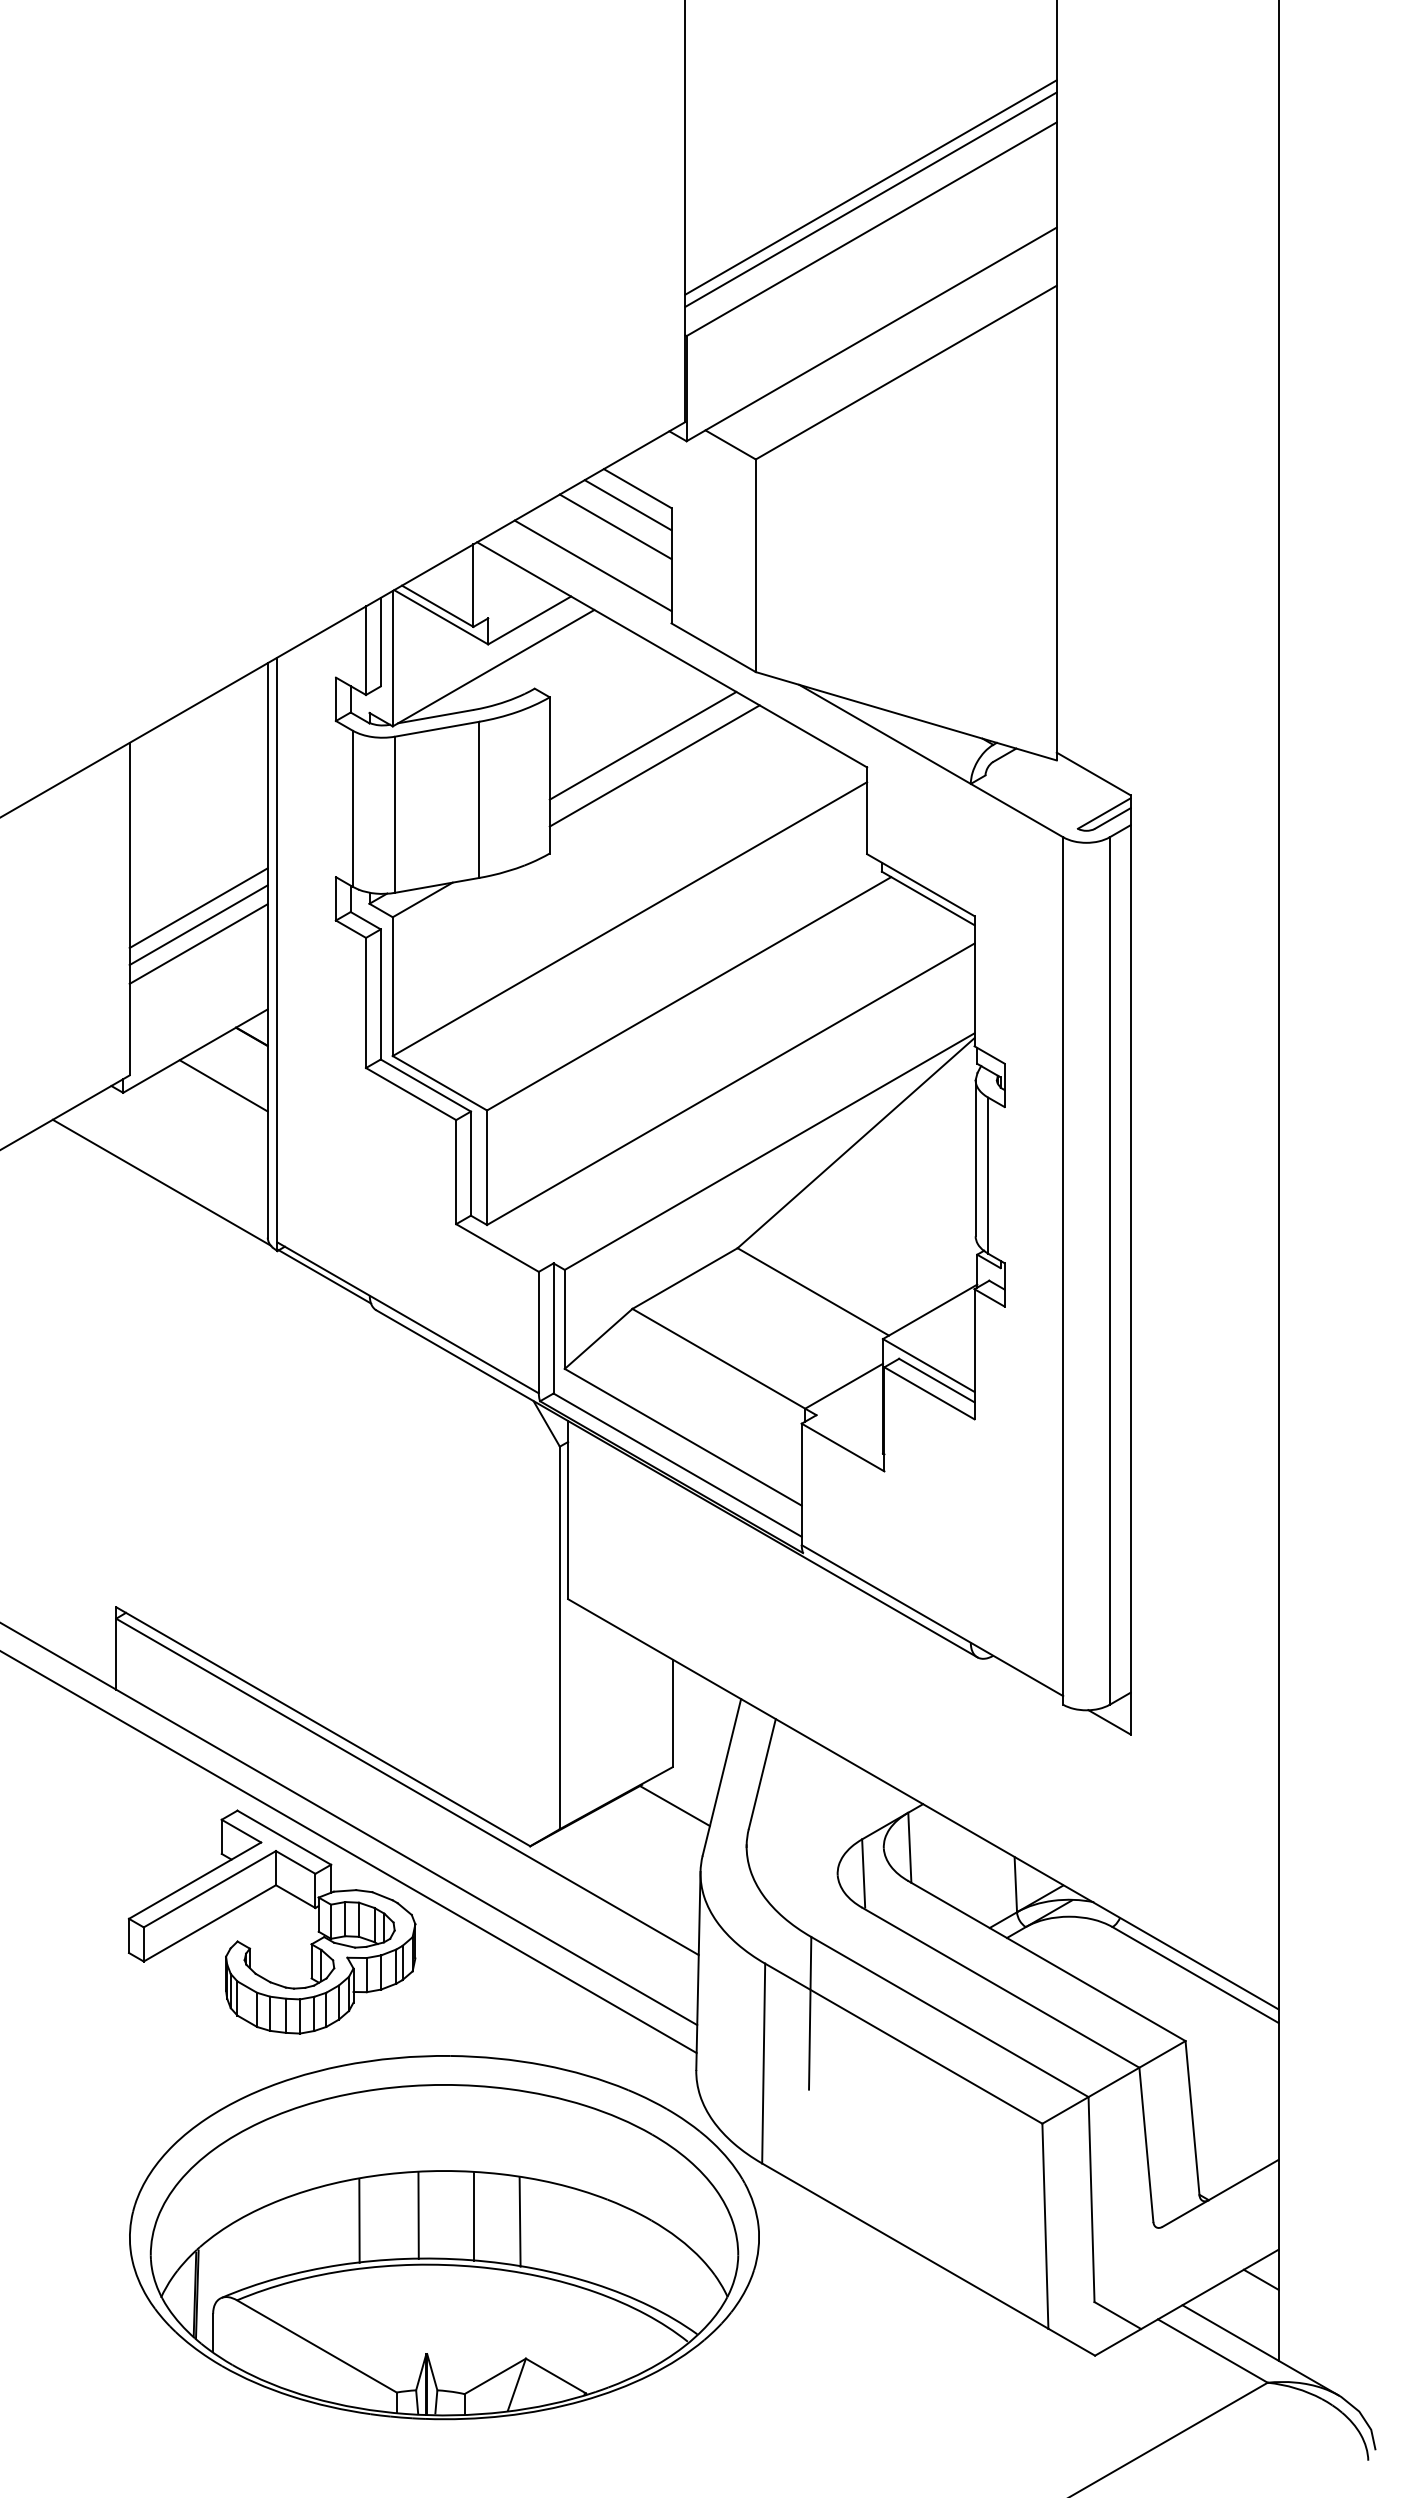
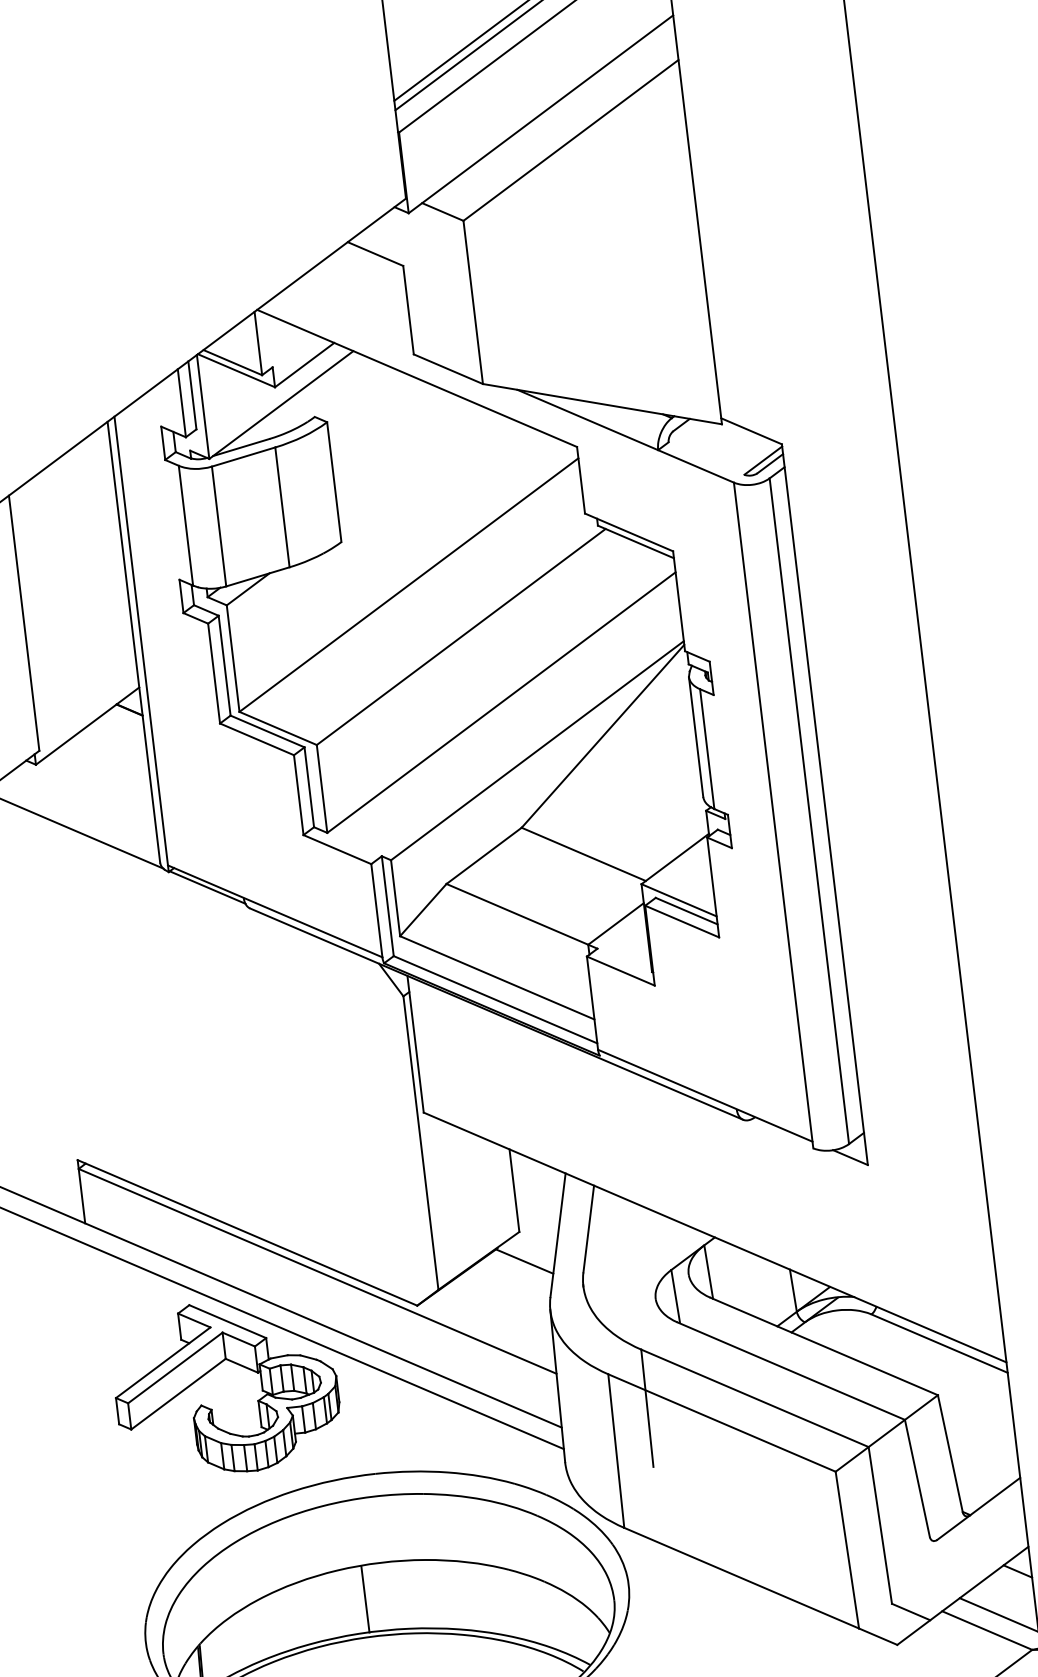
line: (627, 505) -> (369, 267), removed
line: (615, 526) -> (361, 285), removed
line: (592, 565) -> (347, 317), removed
line: (642, 745) -> (402, 450), removed
line: (654, 765) -> (413, 464), removed
line: (198, 908) -> (76, 616), removed
line: (198, 925) -> (78, 629), removed
line: (198, 943) -> (80, 643), removed
line: (223, 1085) -> (112, 749), removed
line: (473, 2216) -> (407, 1594), removed
line: (359, 2220) -> (320, 1608), removed
line: (519, 2221) -> (443, 1594), removed

